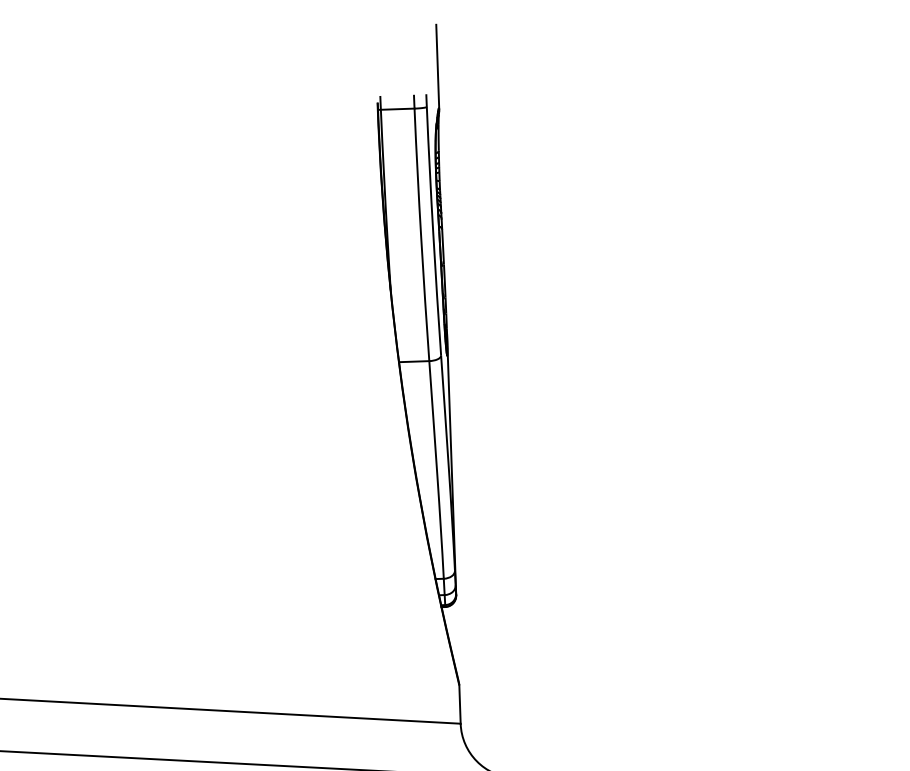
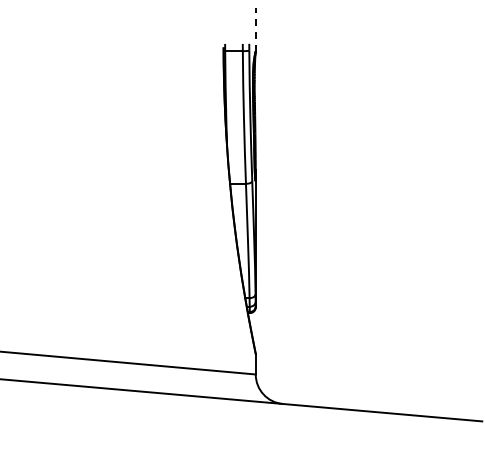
line: (437, 66) -> (255, 29), solid -> dashed

